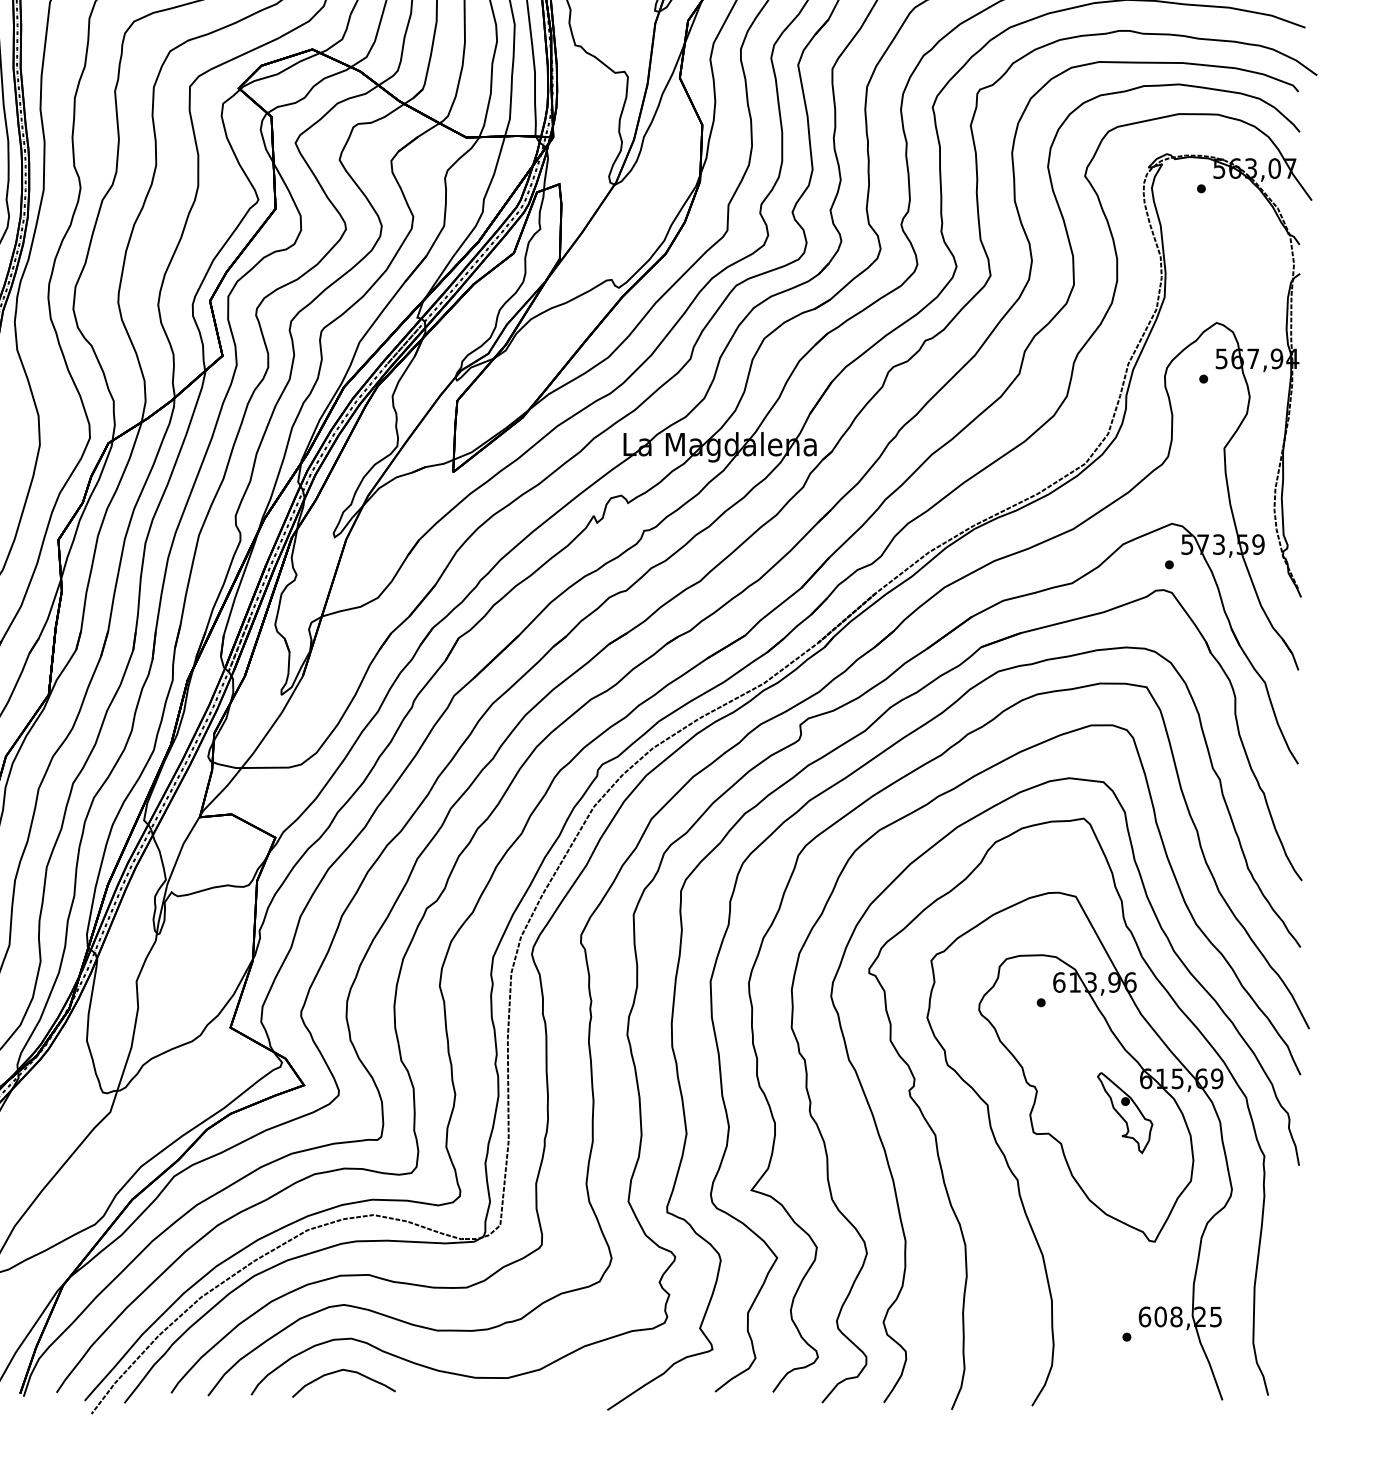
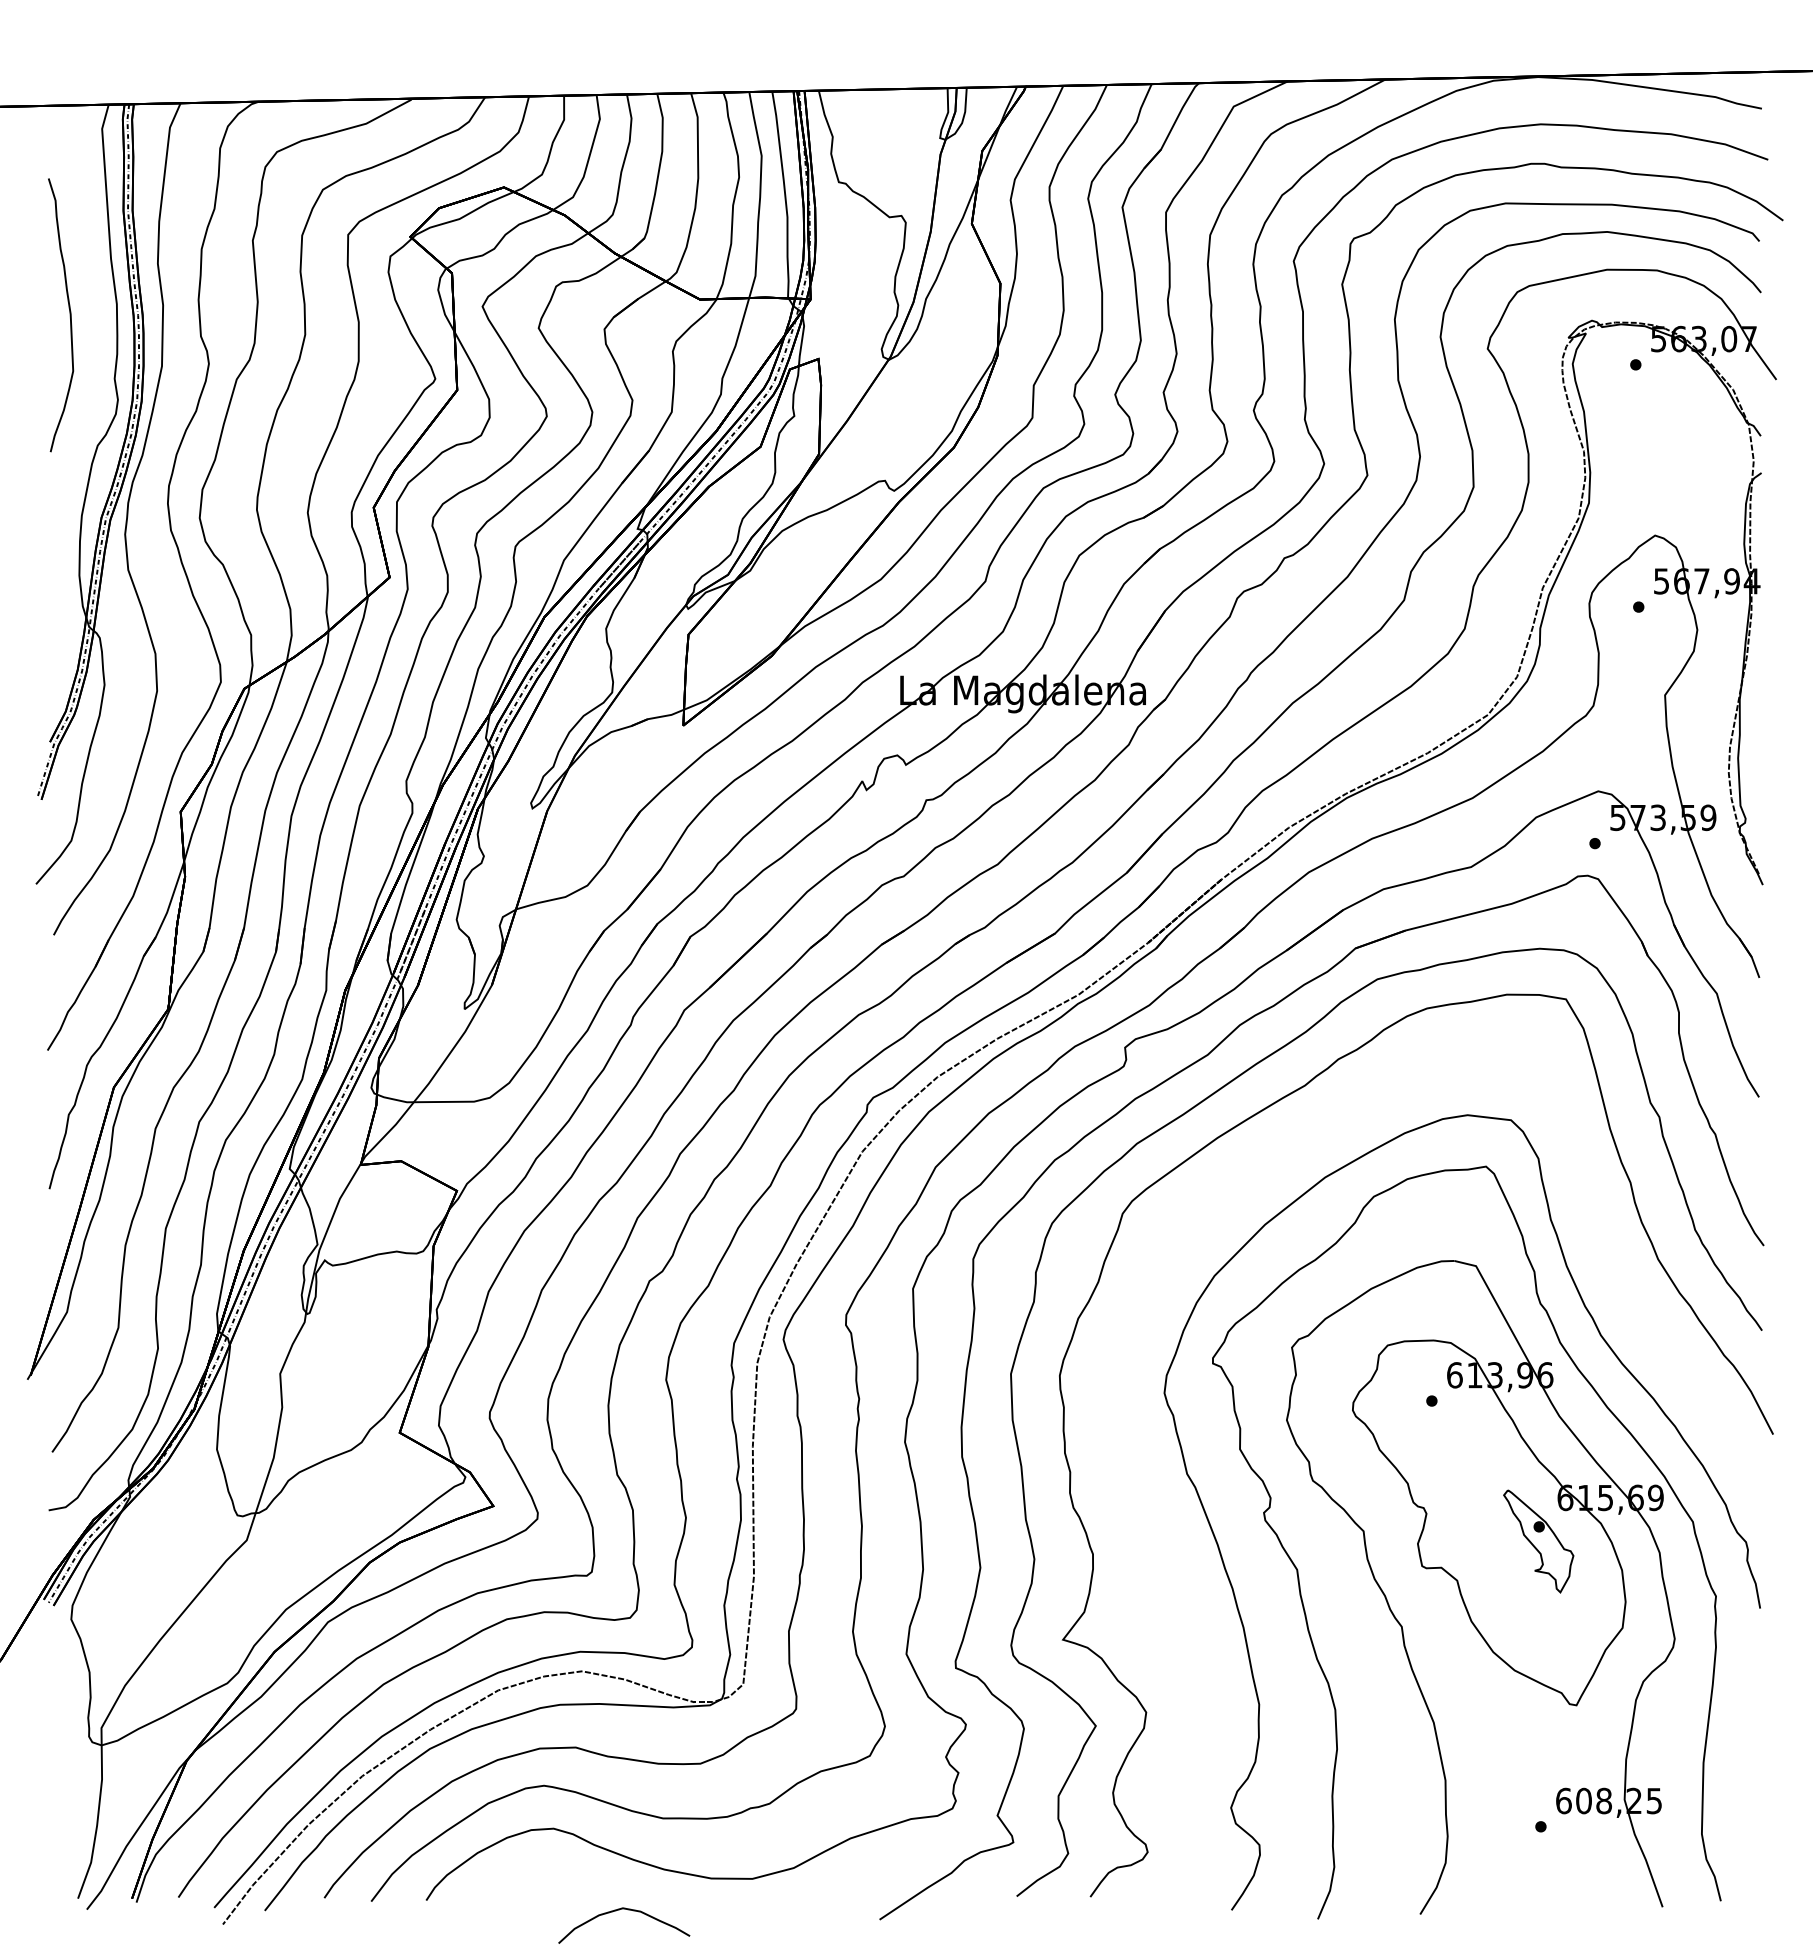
curve: (1205, 937) -> (1641, 1318), removed
curve: (347, 1371) -> (628, 1910), moved

